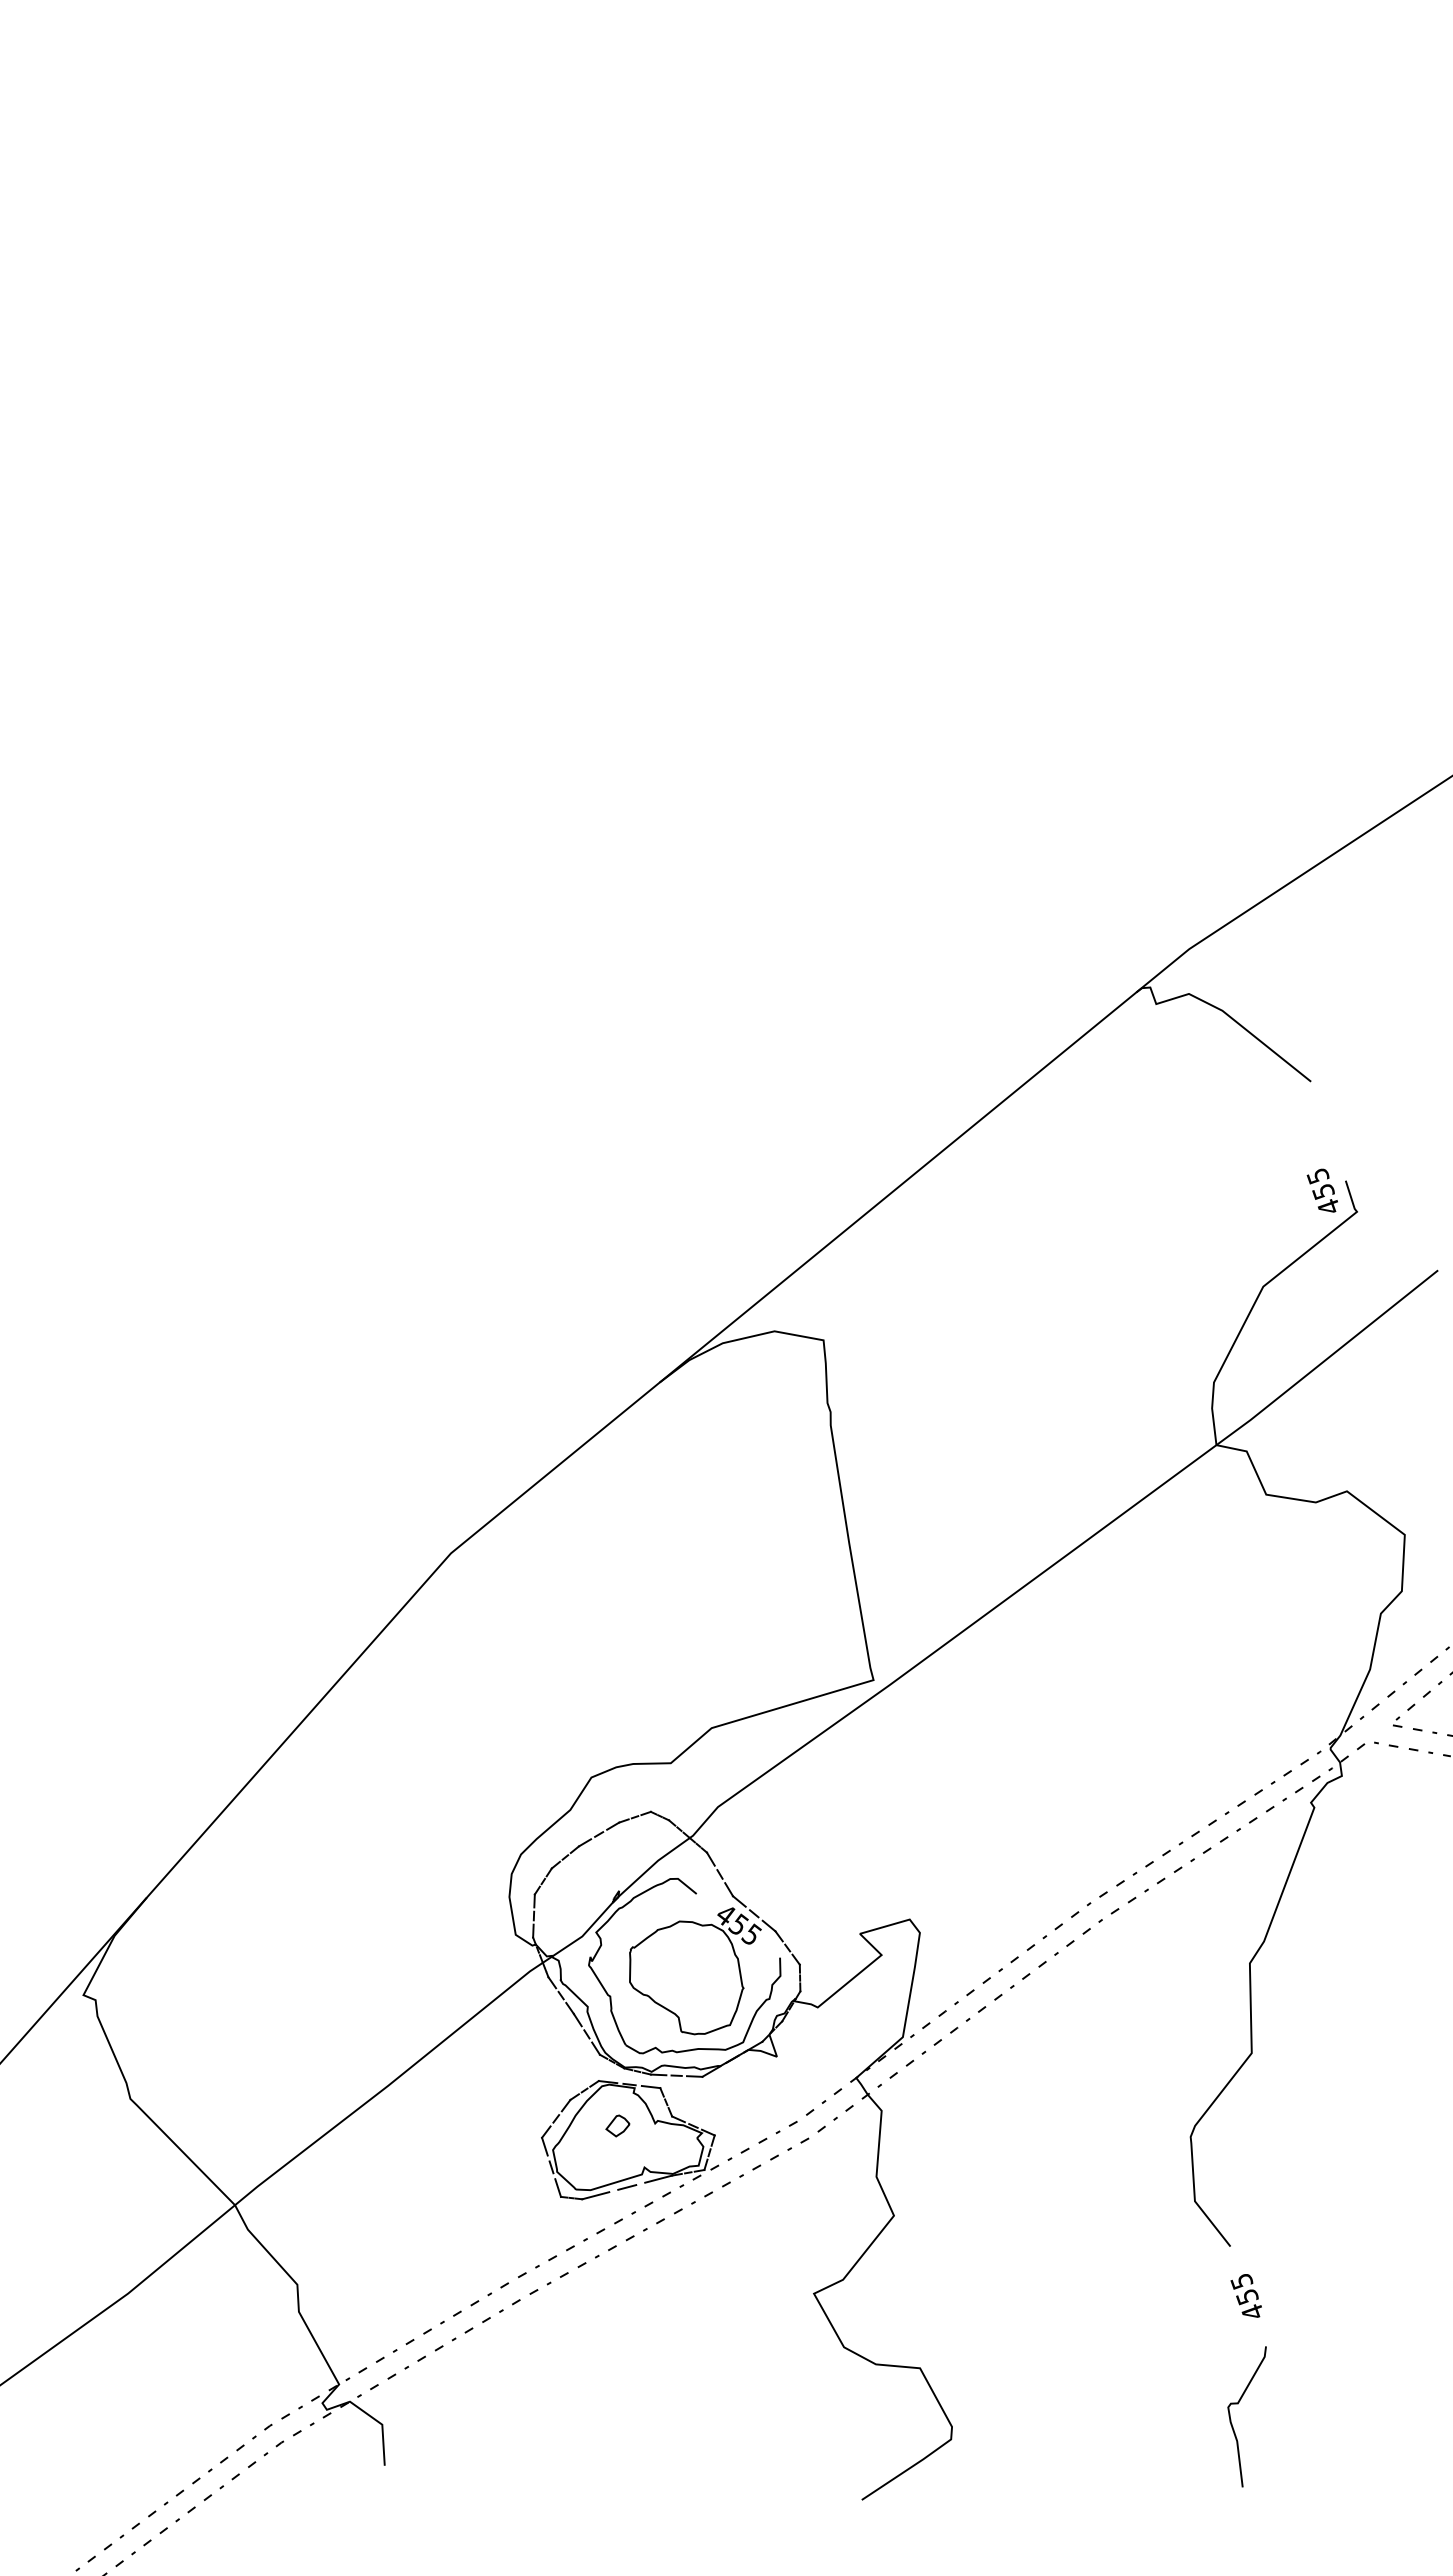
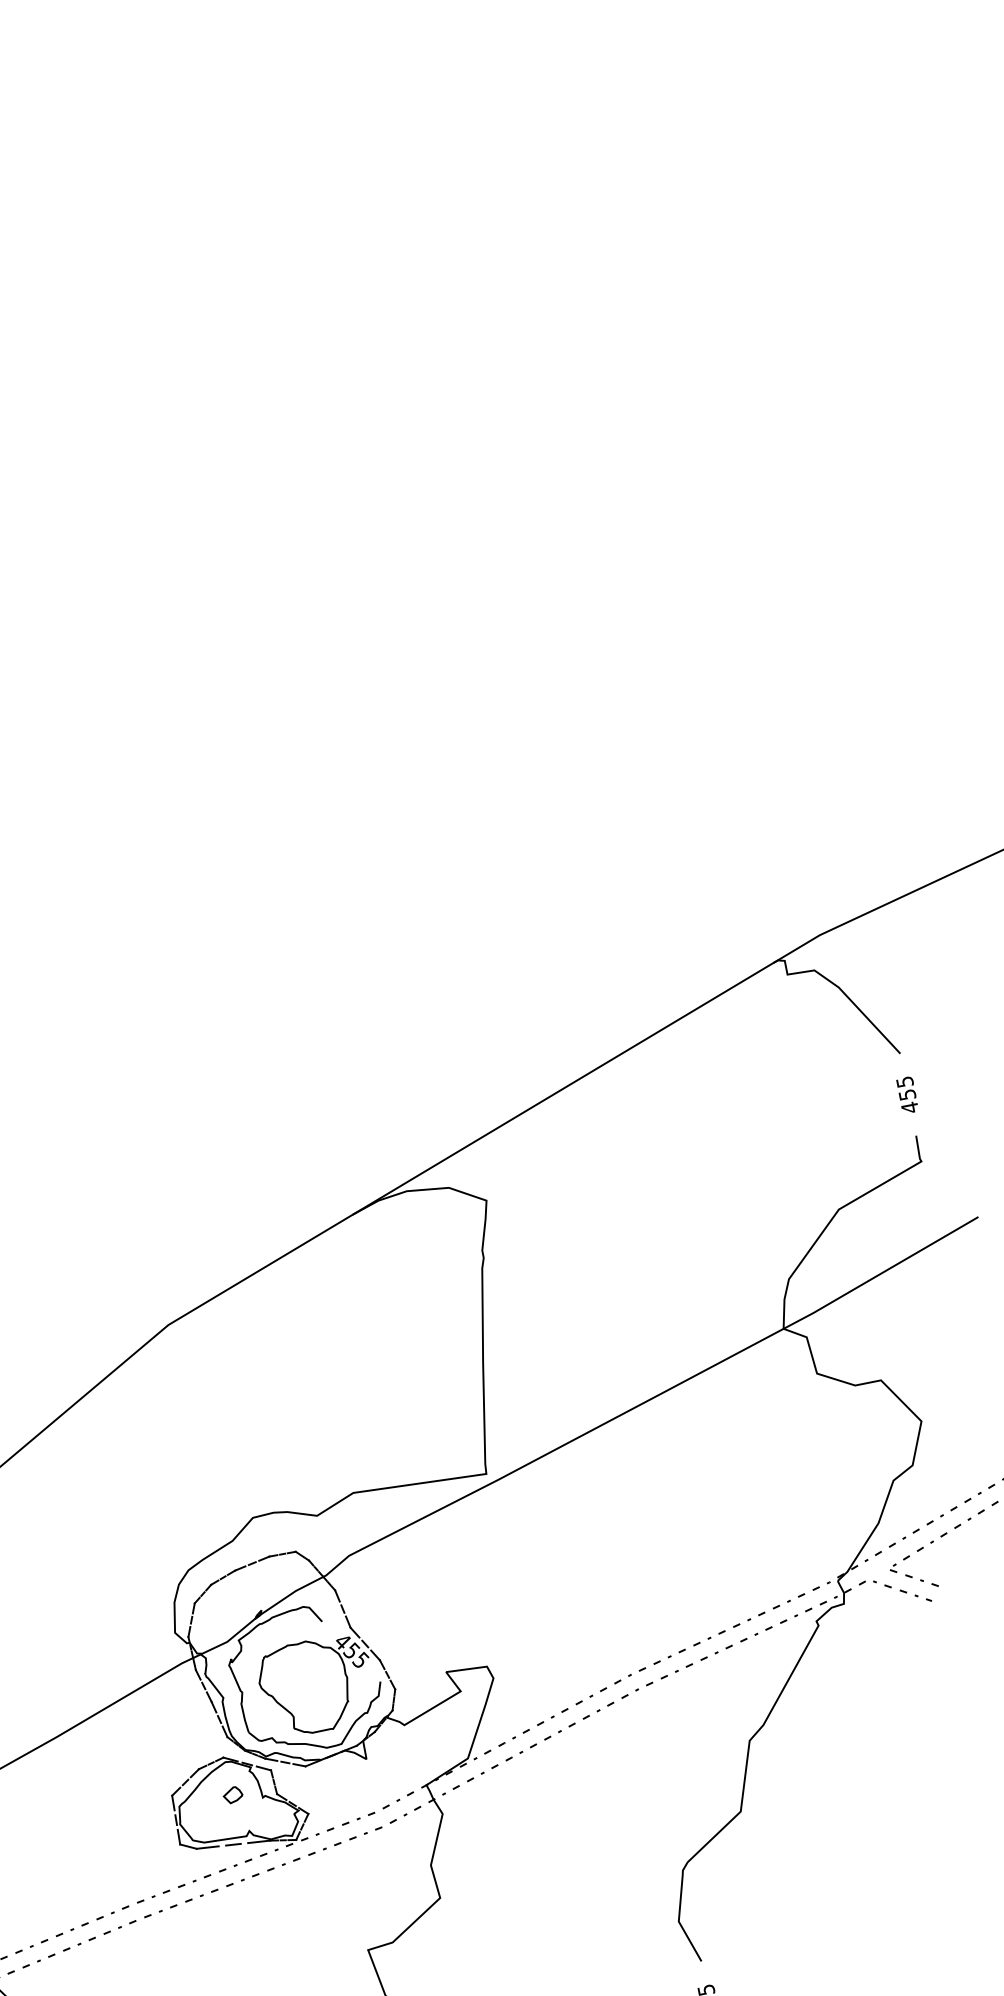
text: (1321, 1190) -> (906, 1093), moved

